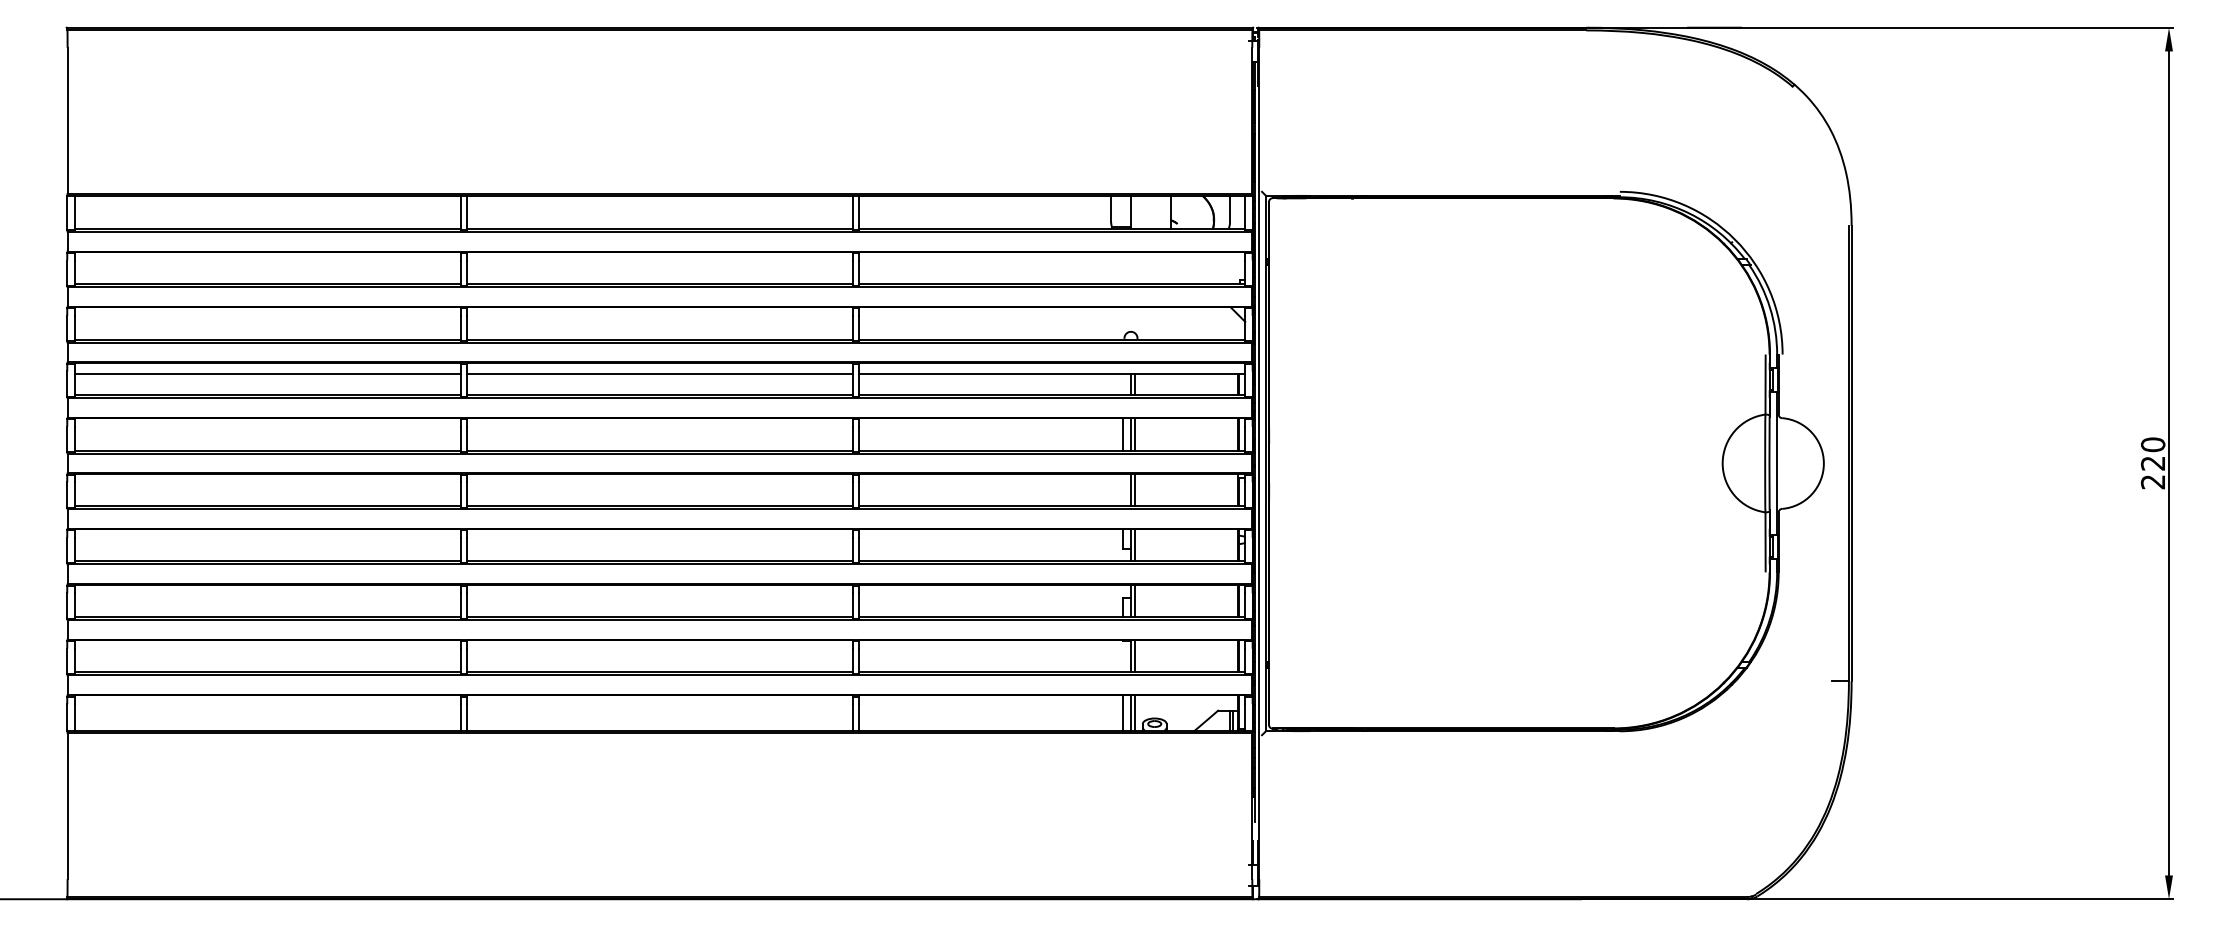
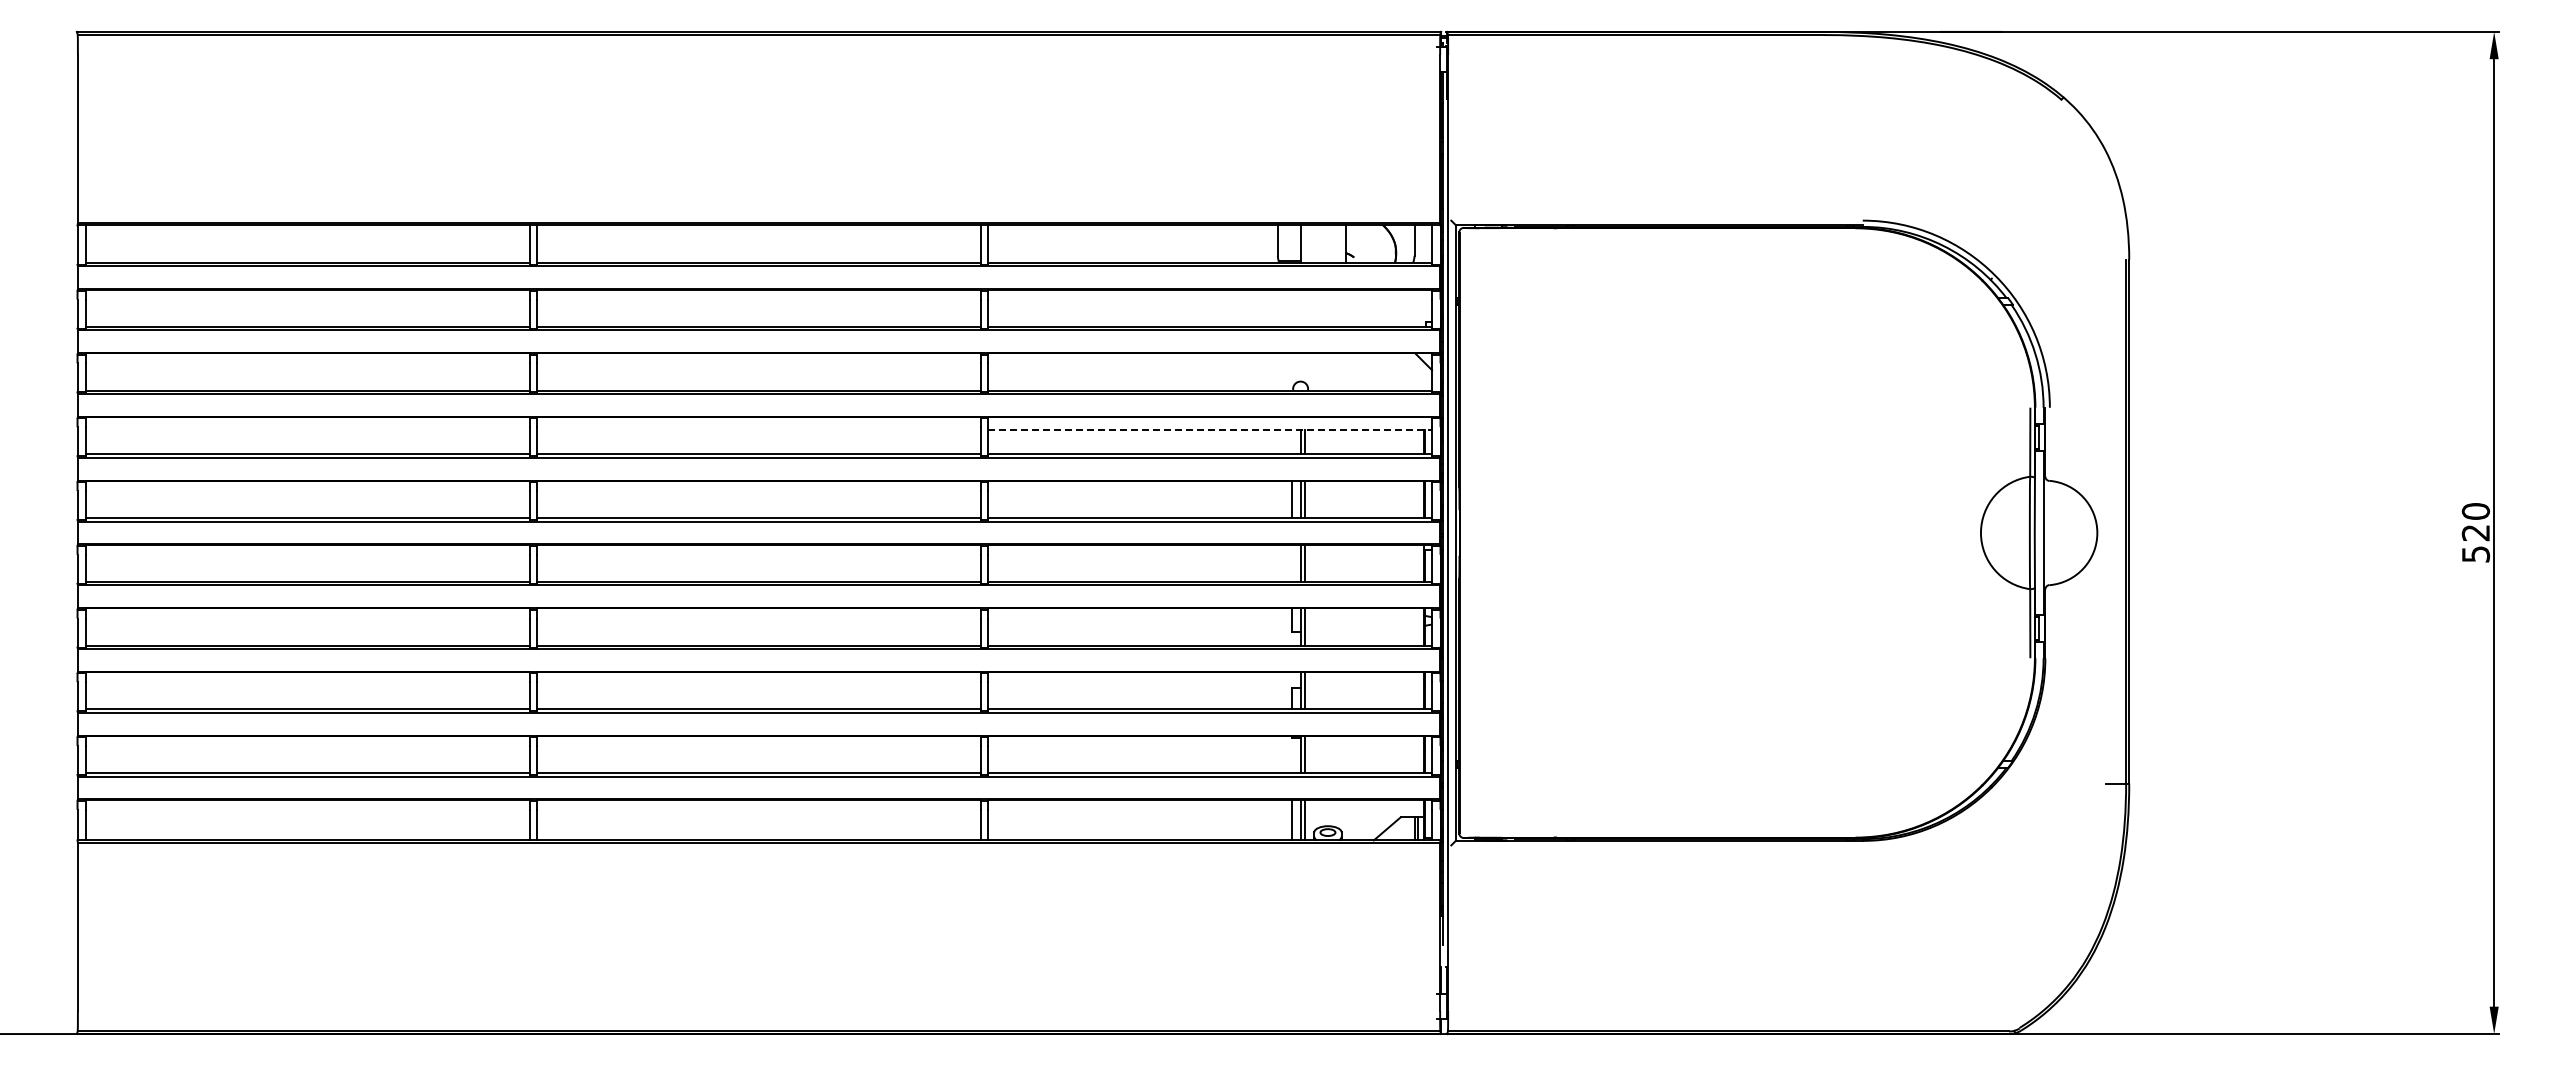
line: (267, 374) -> (307, 430), removed
line: (659, 374) -> (758, 430), removed
line: (1052, 374) -> (1210, 430), solid -> dashed
text: (2152, 482) -> (2475, 554), 220 -> 520

